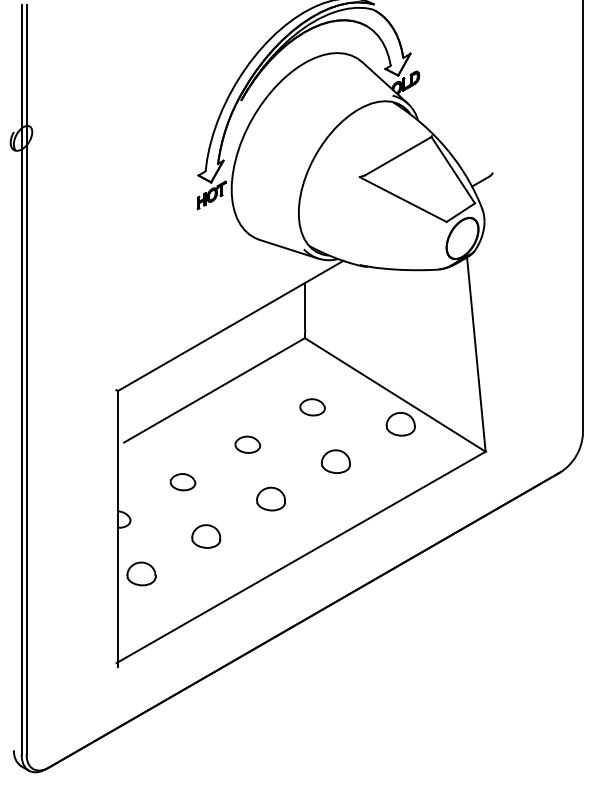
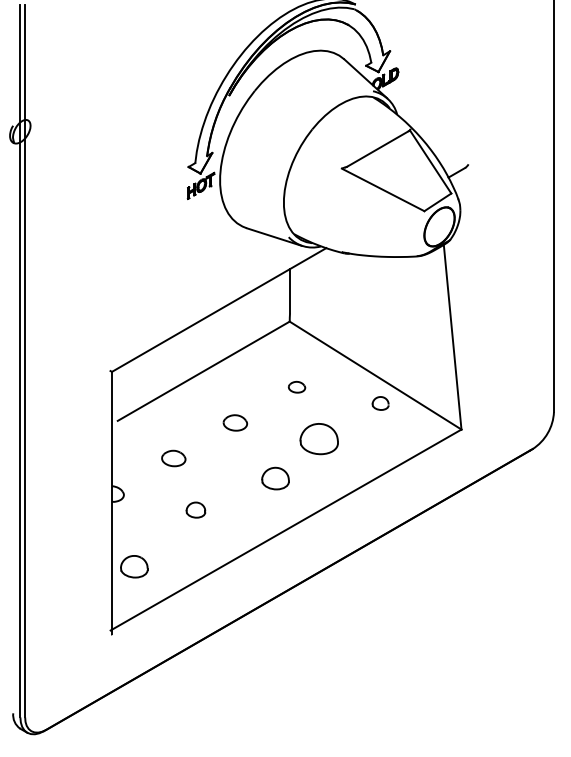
part: (312, 406) -> (296, 386), size x0.7
part: (400, 424) -> (380, 403), size x0.6
part: (335, 461) -> (318, 438), size x1.4
part: (271, 499) -> (275, 478), moved
part: (205, 535) -> (195, 509), size x0.7
part: (141, 573) -> (134, 566), moved

